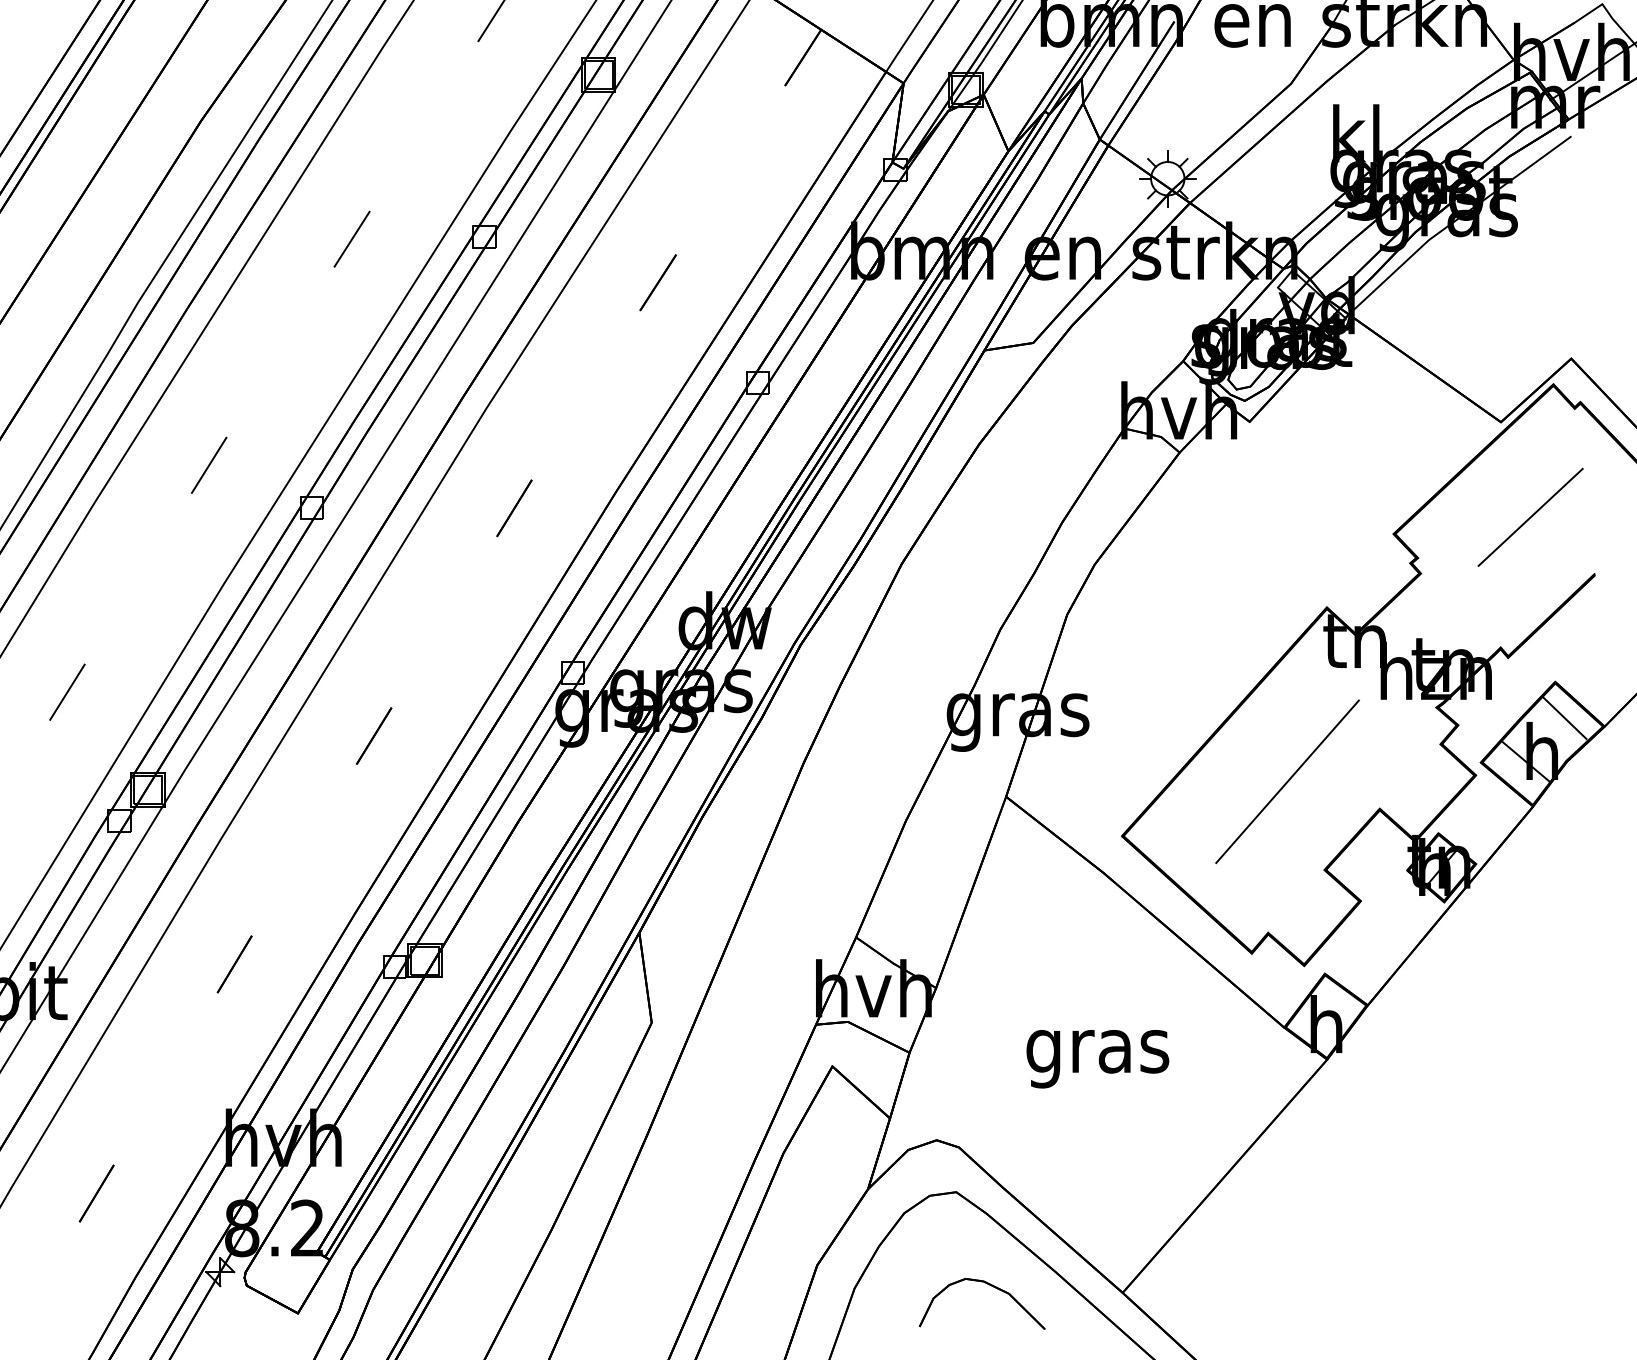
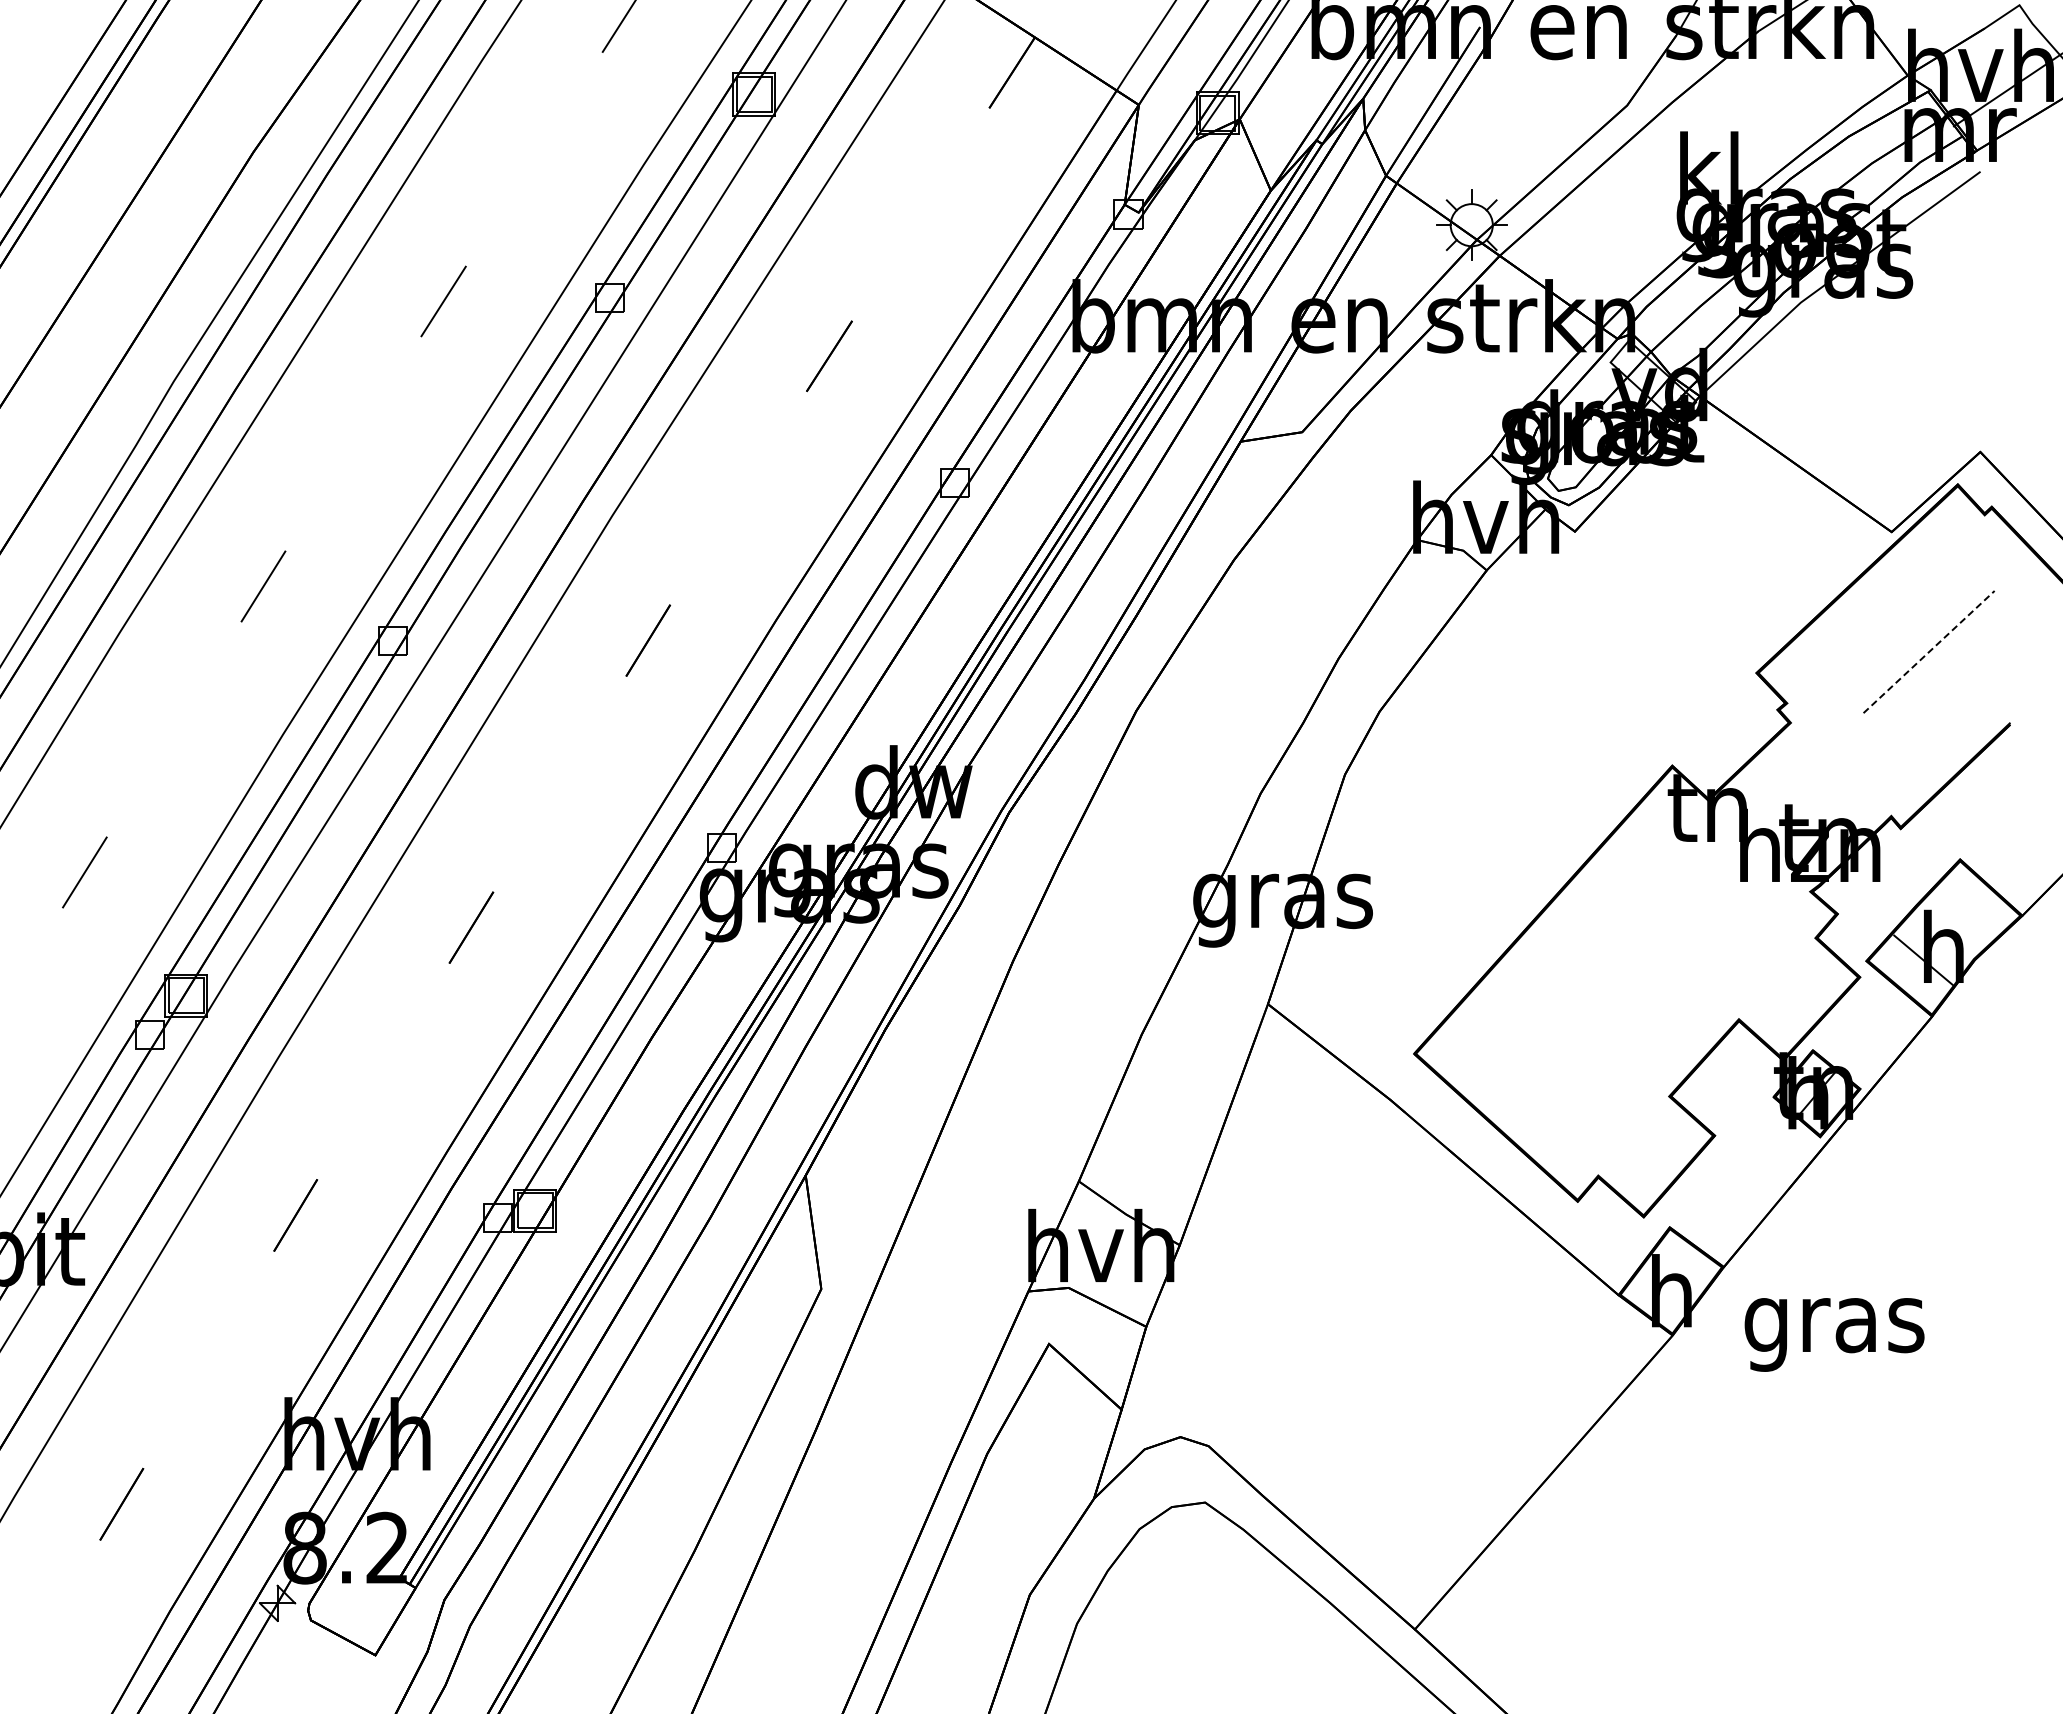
line: (1530, 517) -> (1929, 652), solid -> dashed
line: (1565, 718) -> (1972, 905), removed
line: (1287, 781) -> (1622, 984), removed
text: (1097, 1058) -> (1834, 1334), moved
part: (988, 1284) -> (1245, 1619), removed

